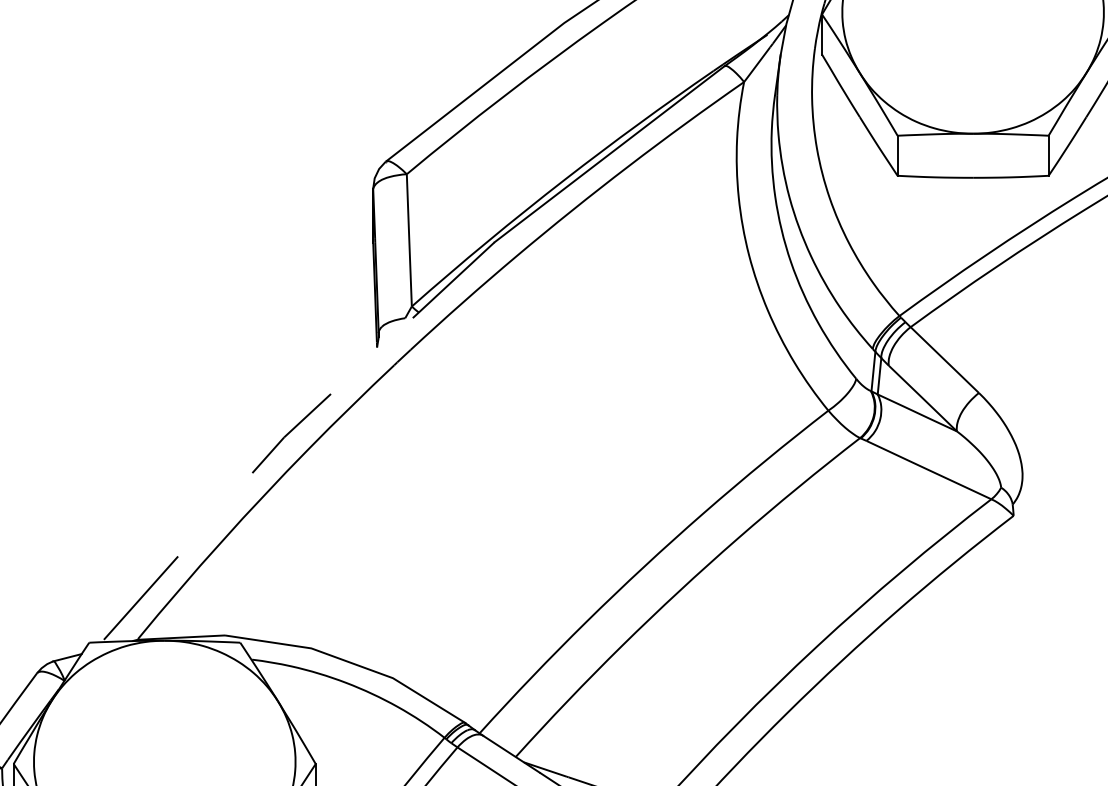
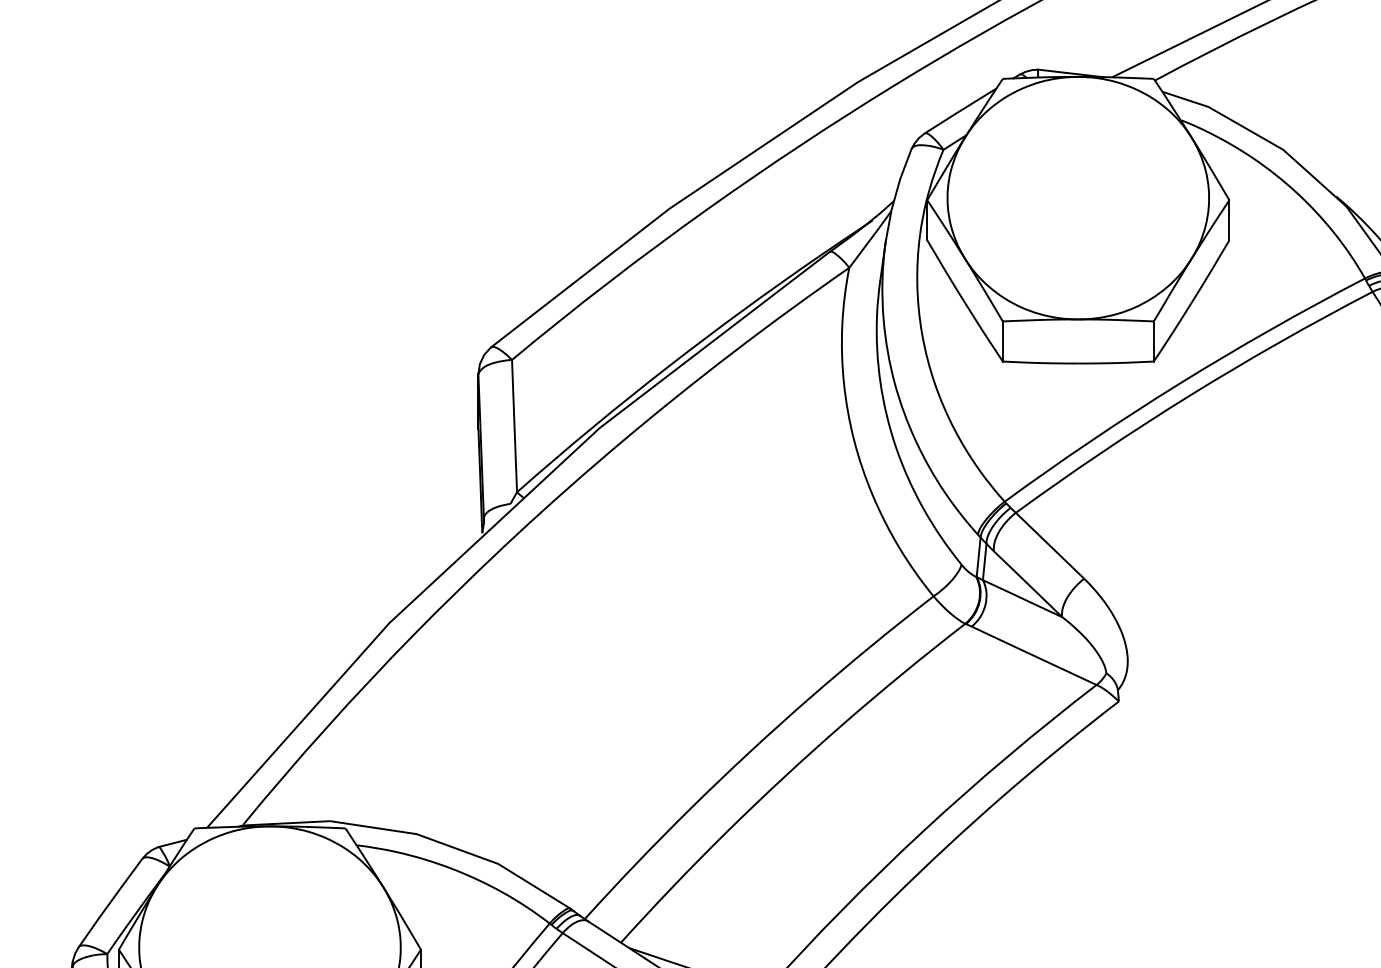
line: (288, 433) -> (393, 619), dashed -> solid

